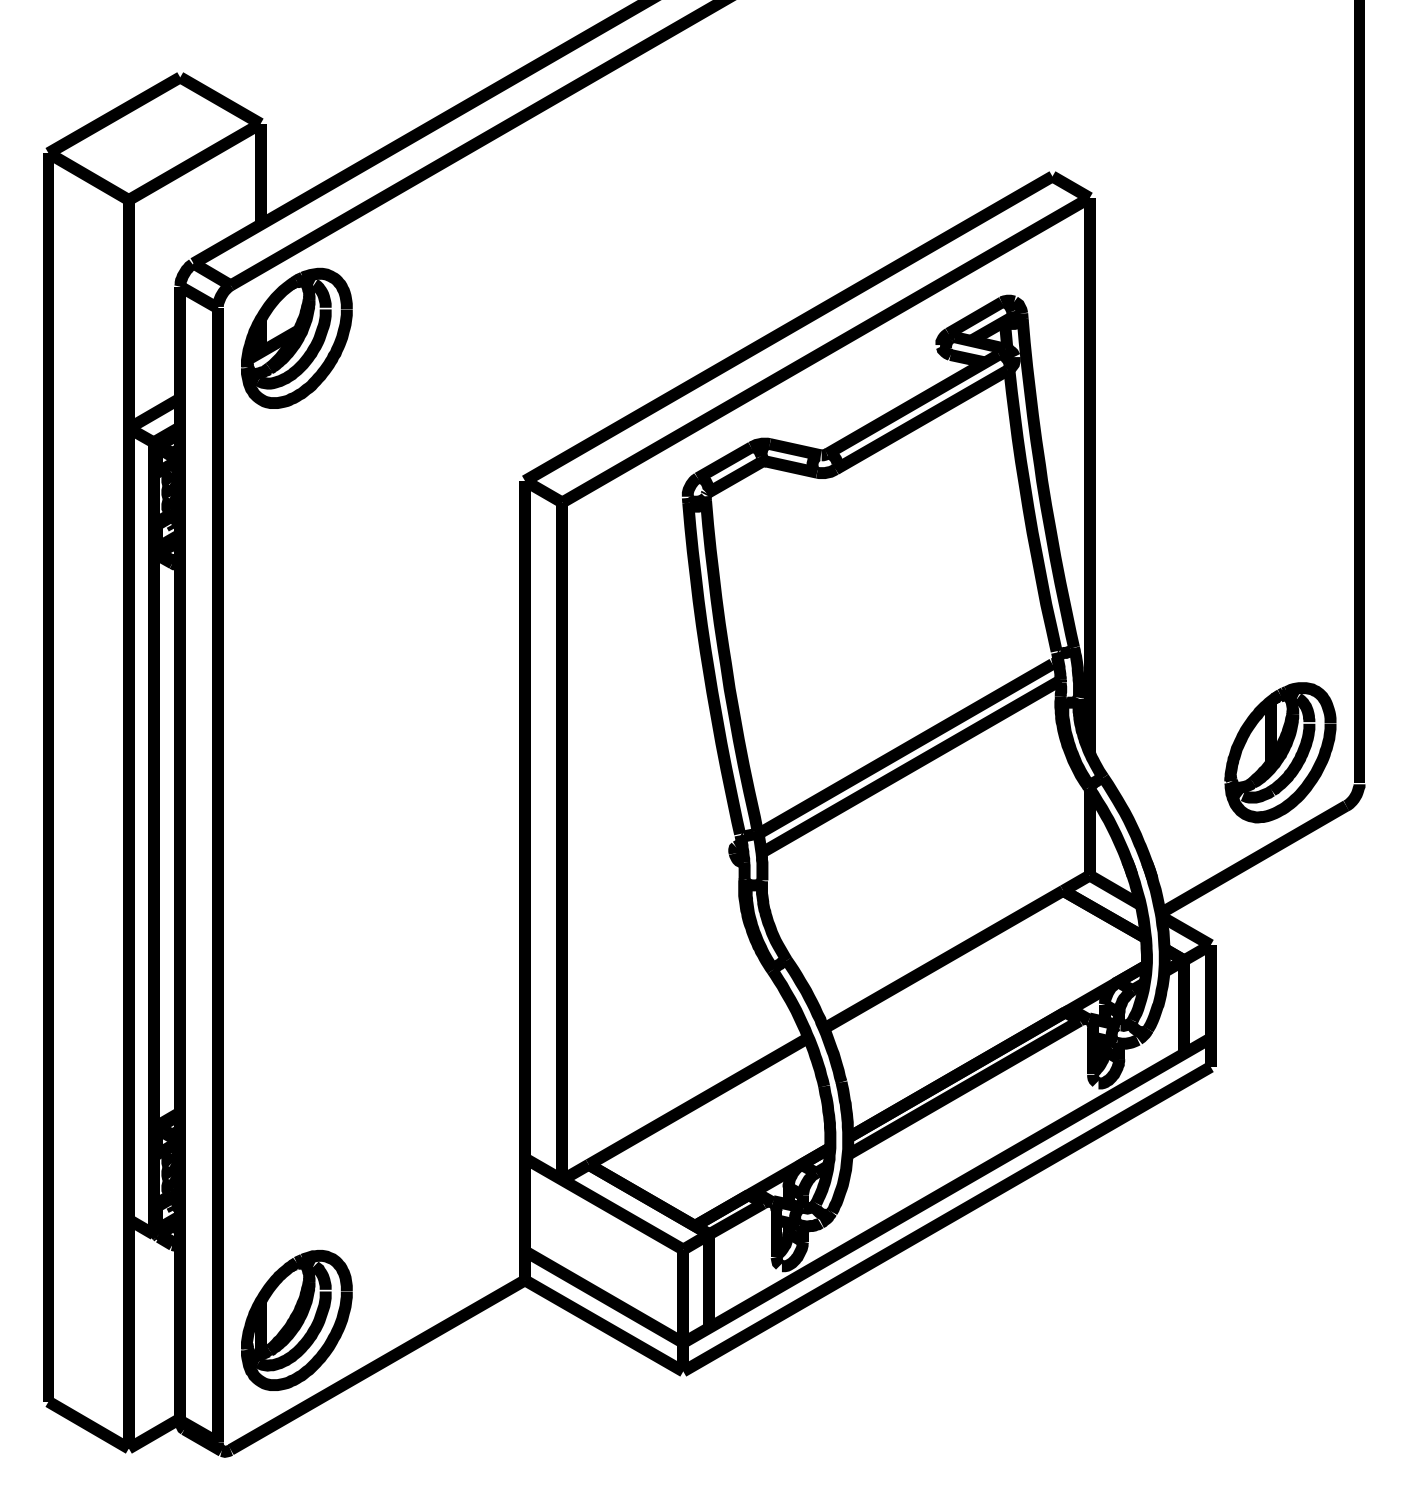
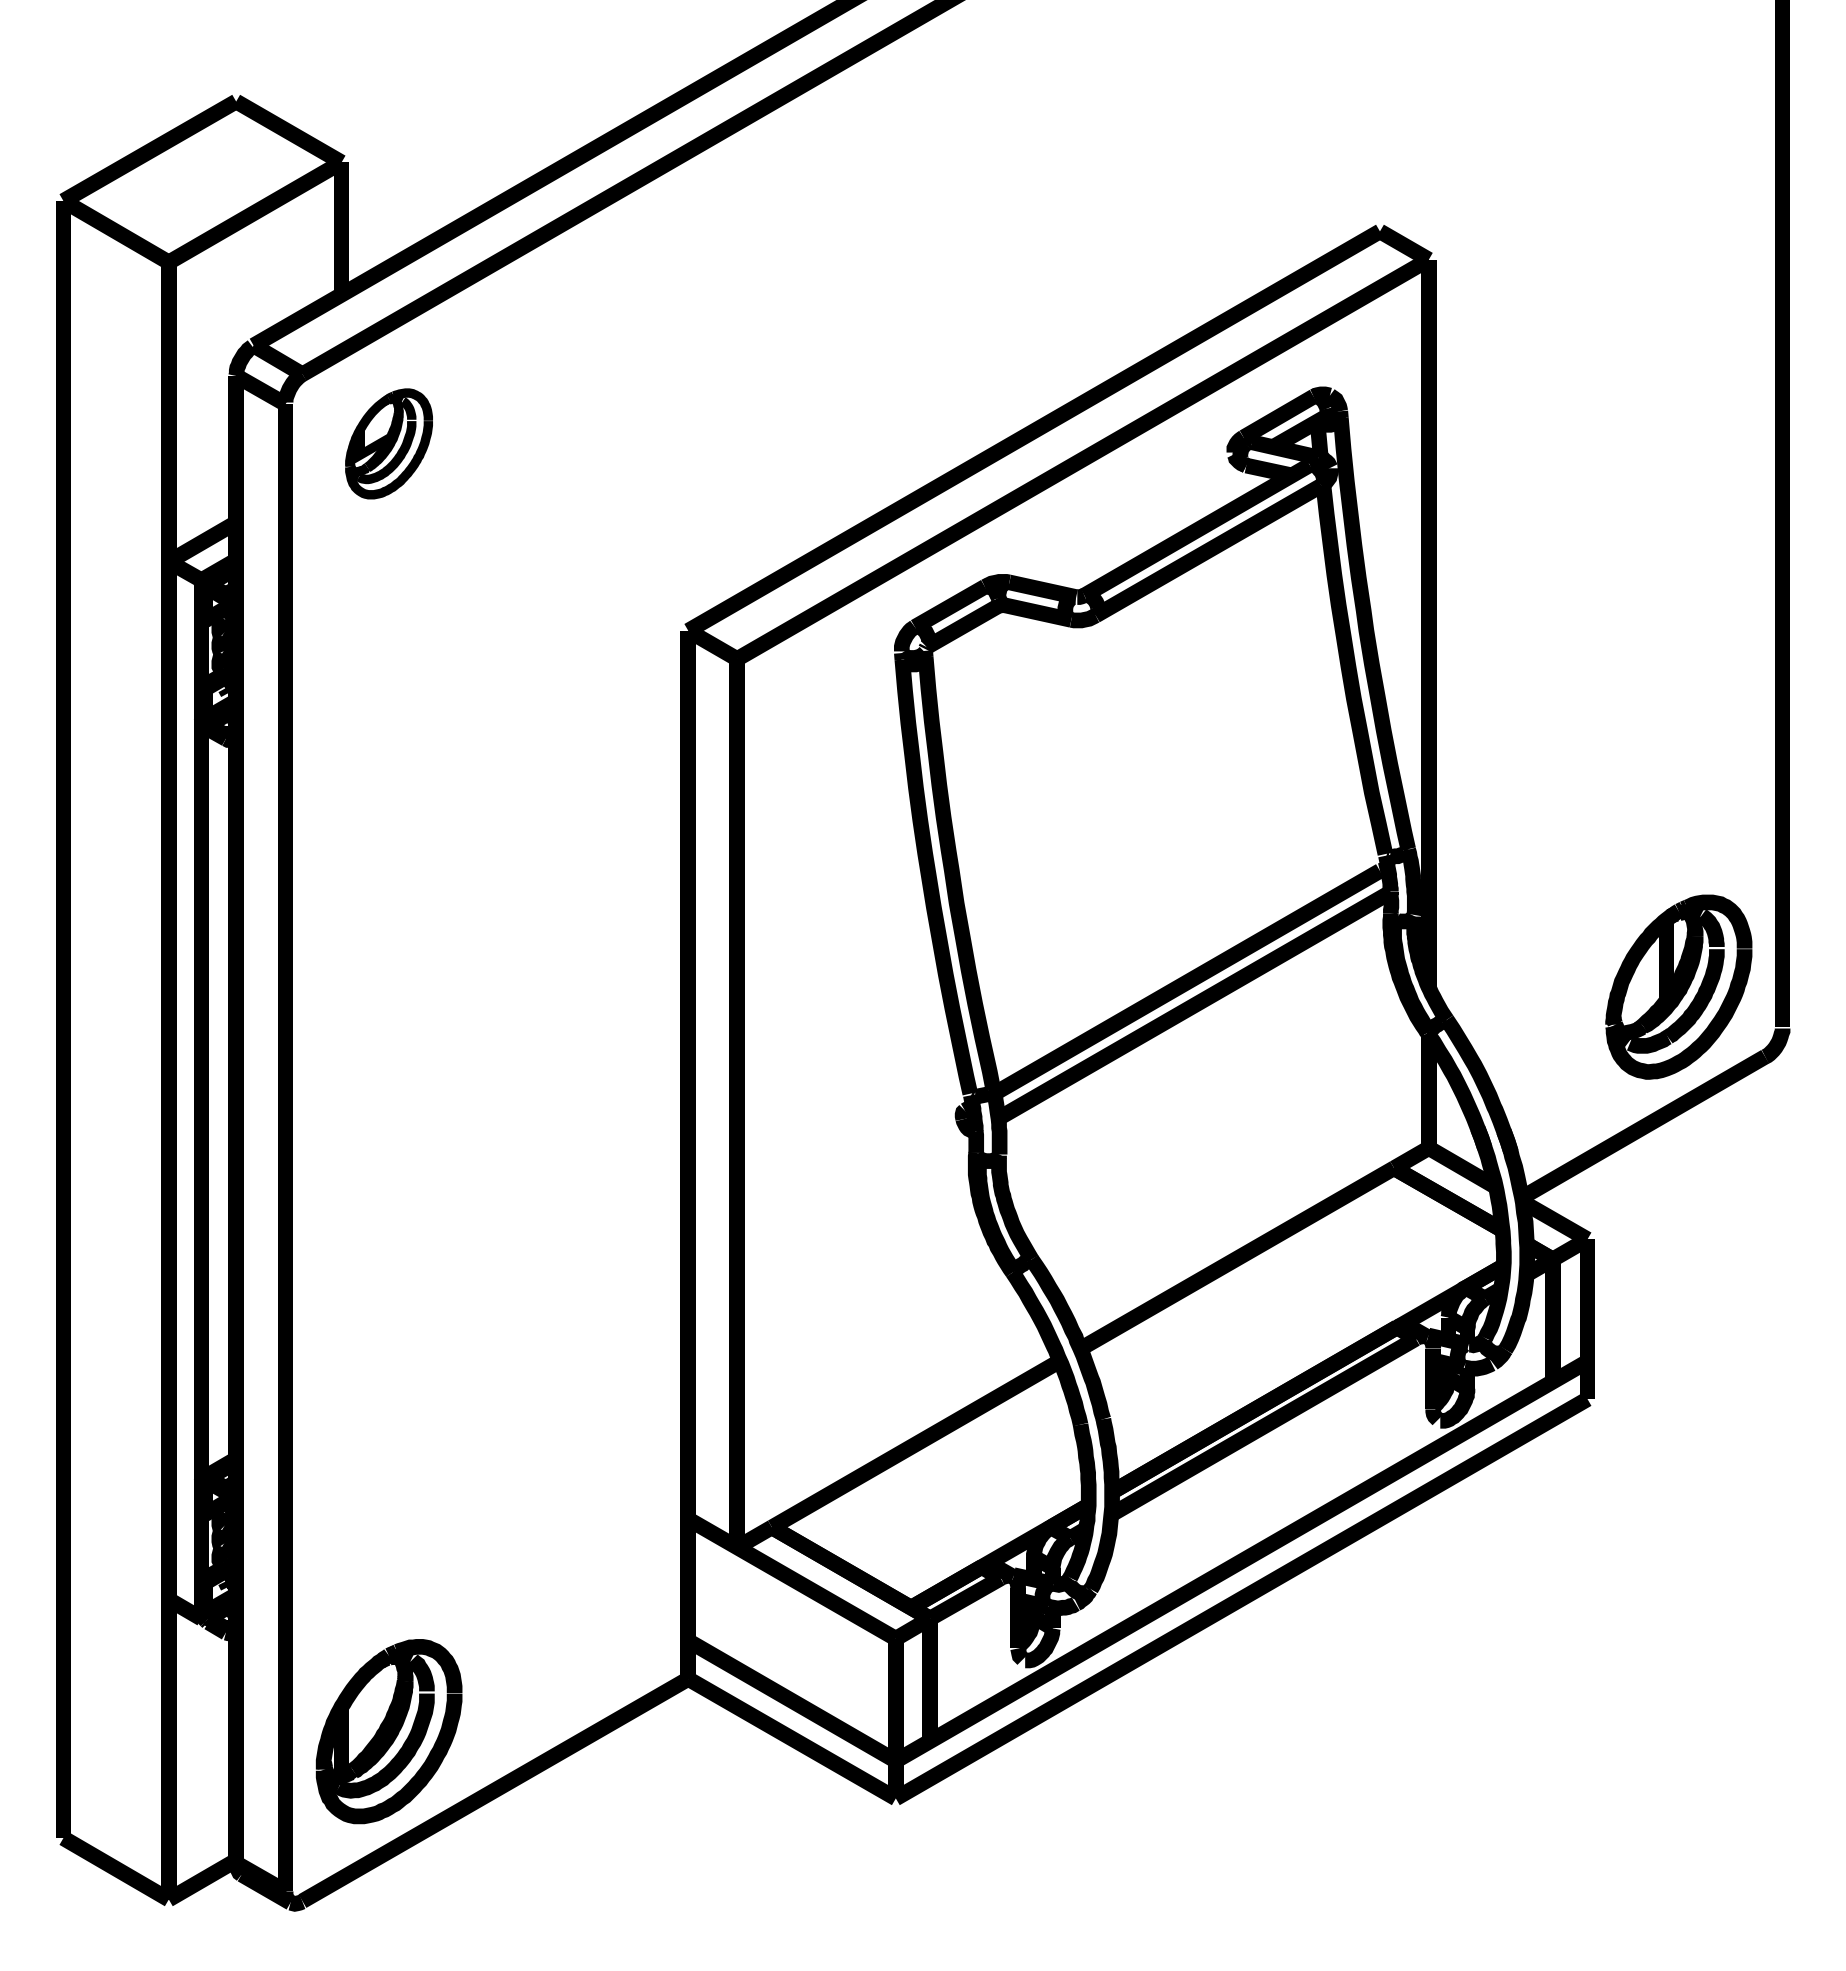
part: (296, 338) -> (388, 443), size x0.6

